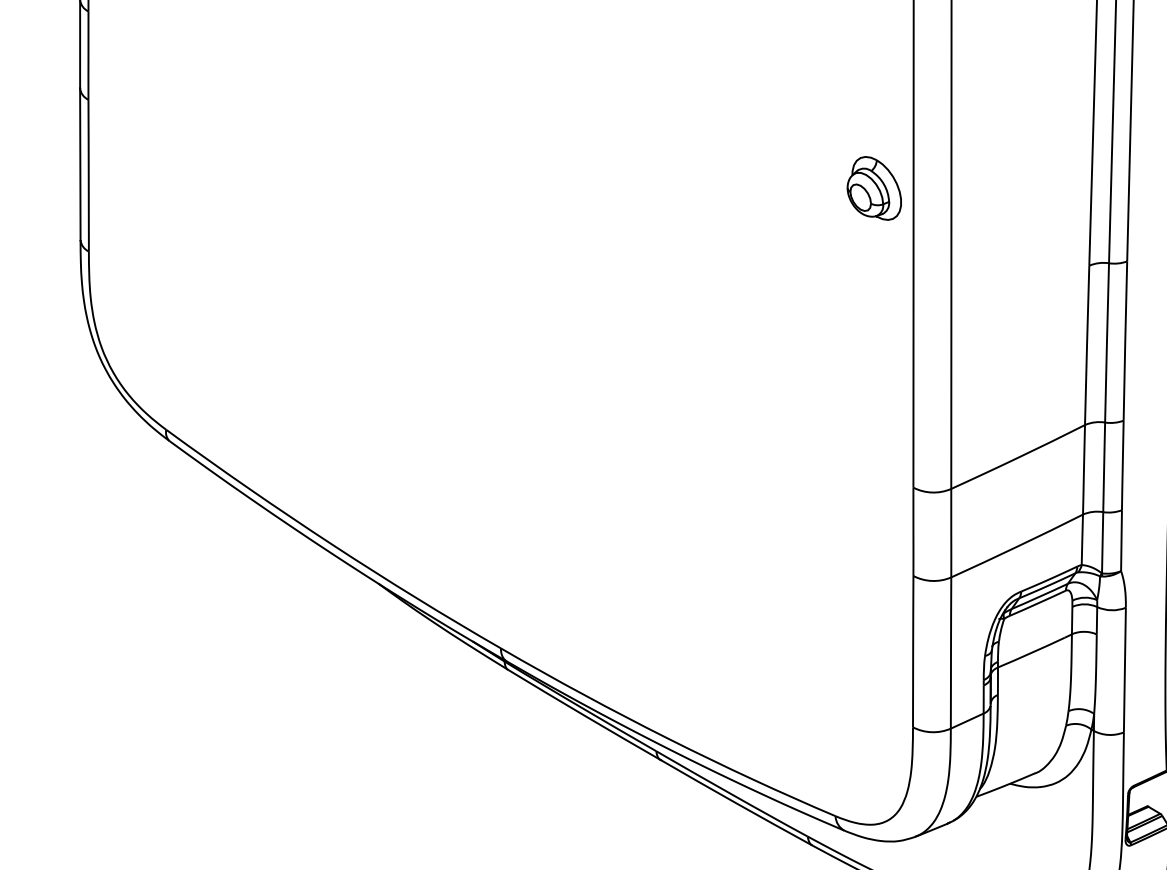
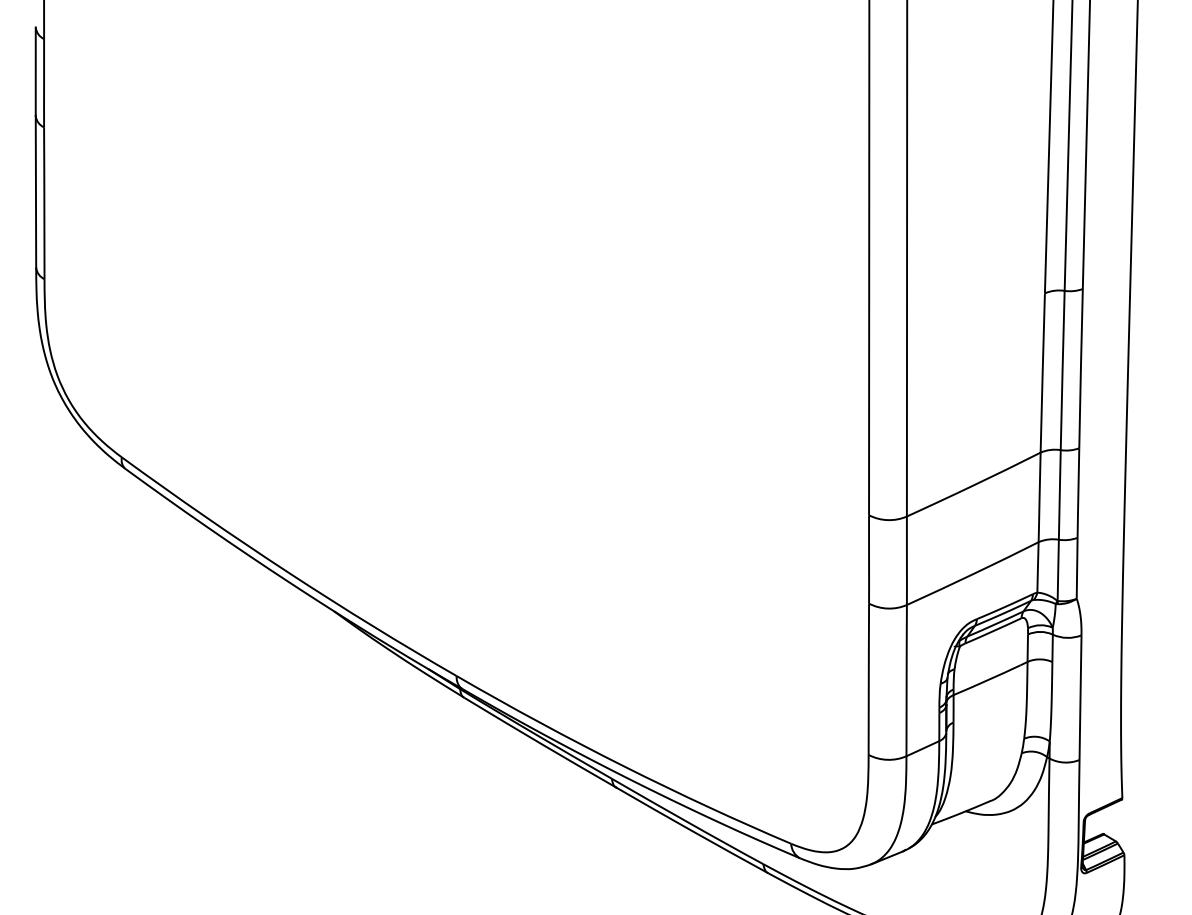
part: (873, 187) -> (829, 215), removed

